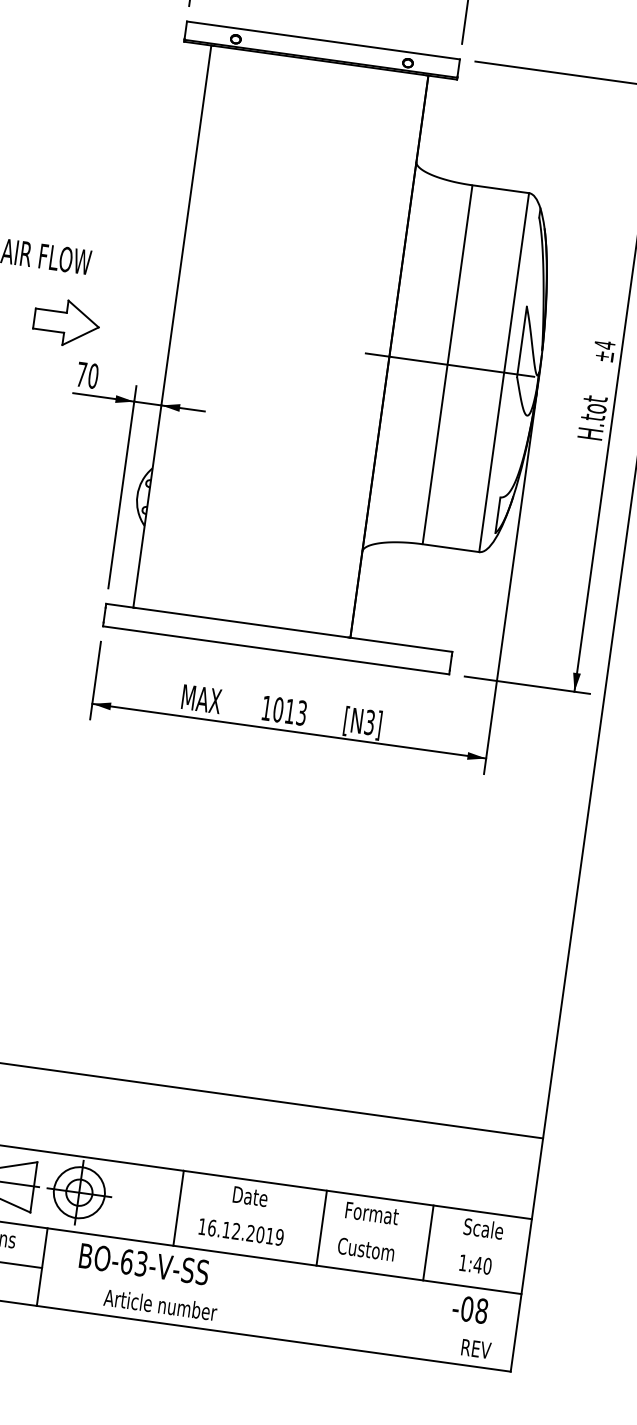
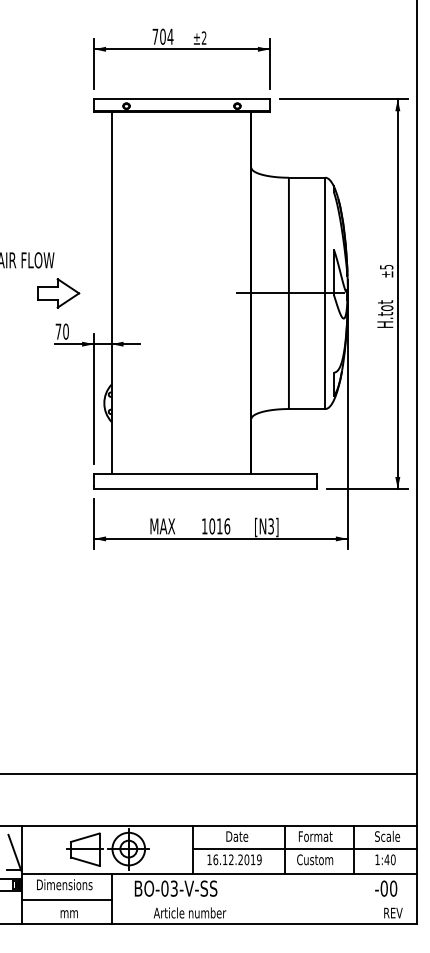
part: (66, 323) -> (58, 293), moved
text: (604, 344) -> (386, 266), ±4 -> ±5
text: (302, 713) -> (227, 526), 1013 -> 1016
line: (352, 1231) -> (304, 849), added
text: (126, 1261) -> (164, 888), BO-63-V-SS -> BO-03-V-SS
text: (481, 1310) -> (393, 888), -08 -> -00

